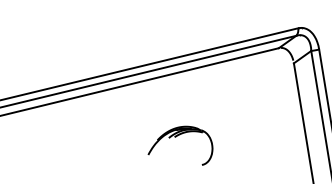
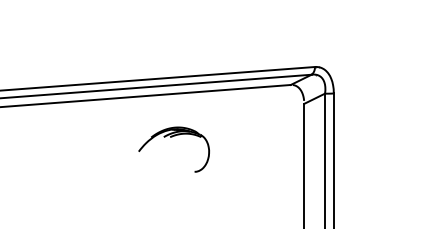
part: (176, 137) -> (172, 137), moved

